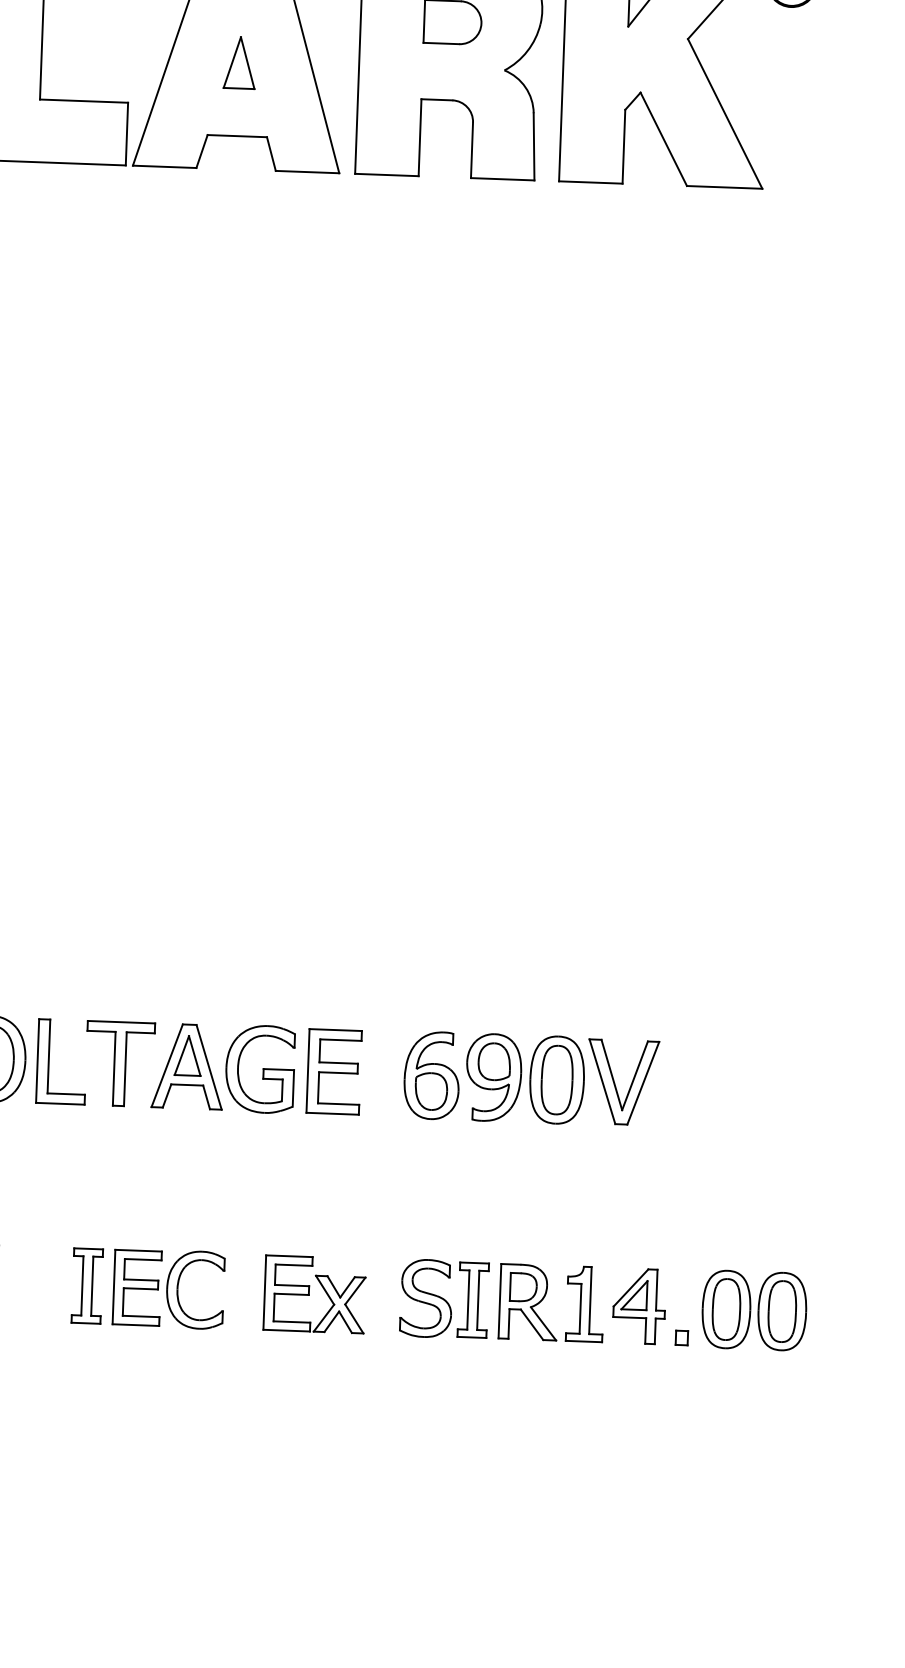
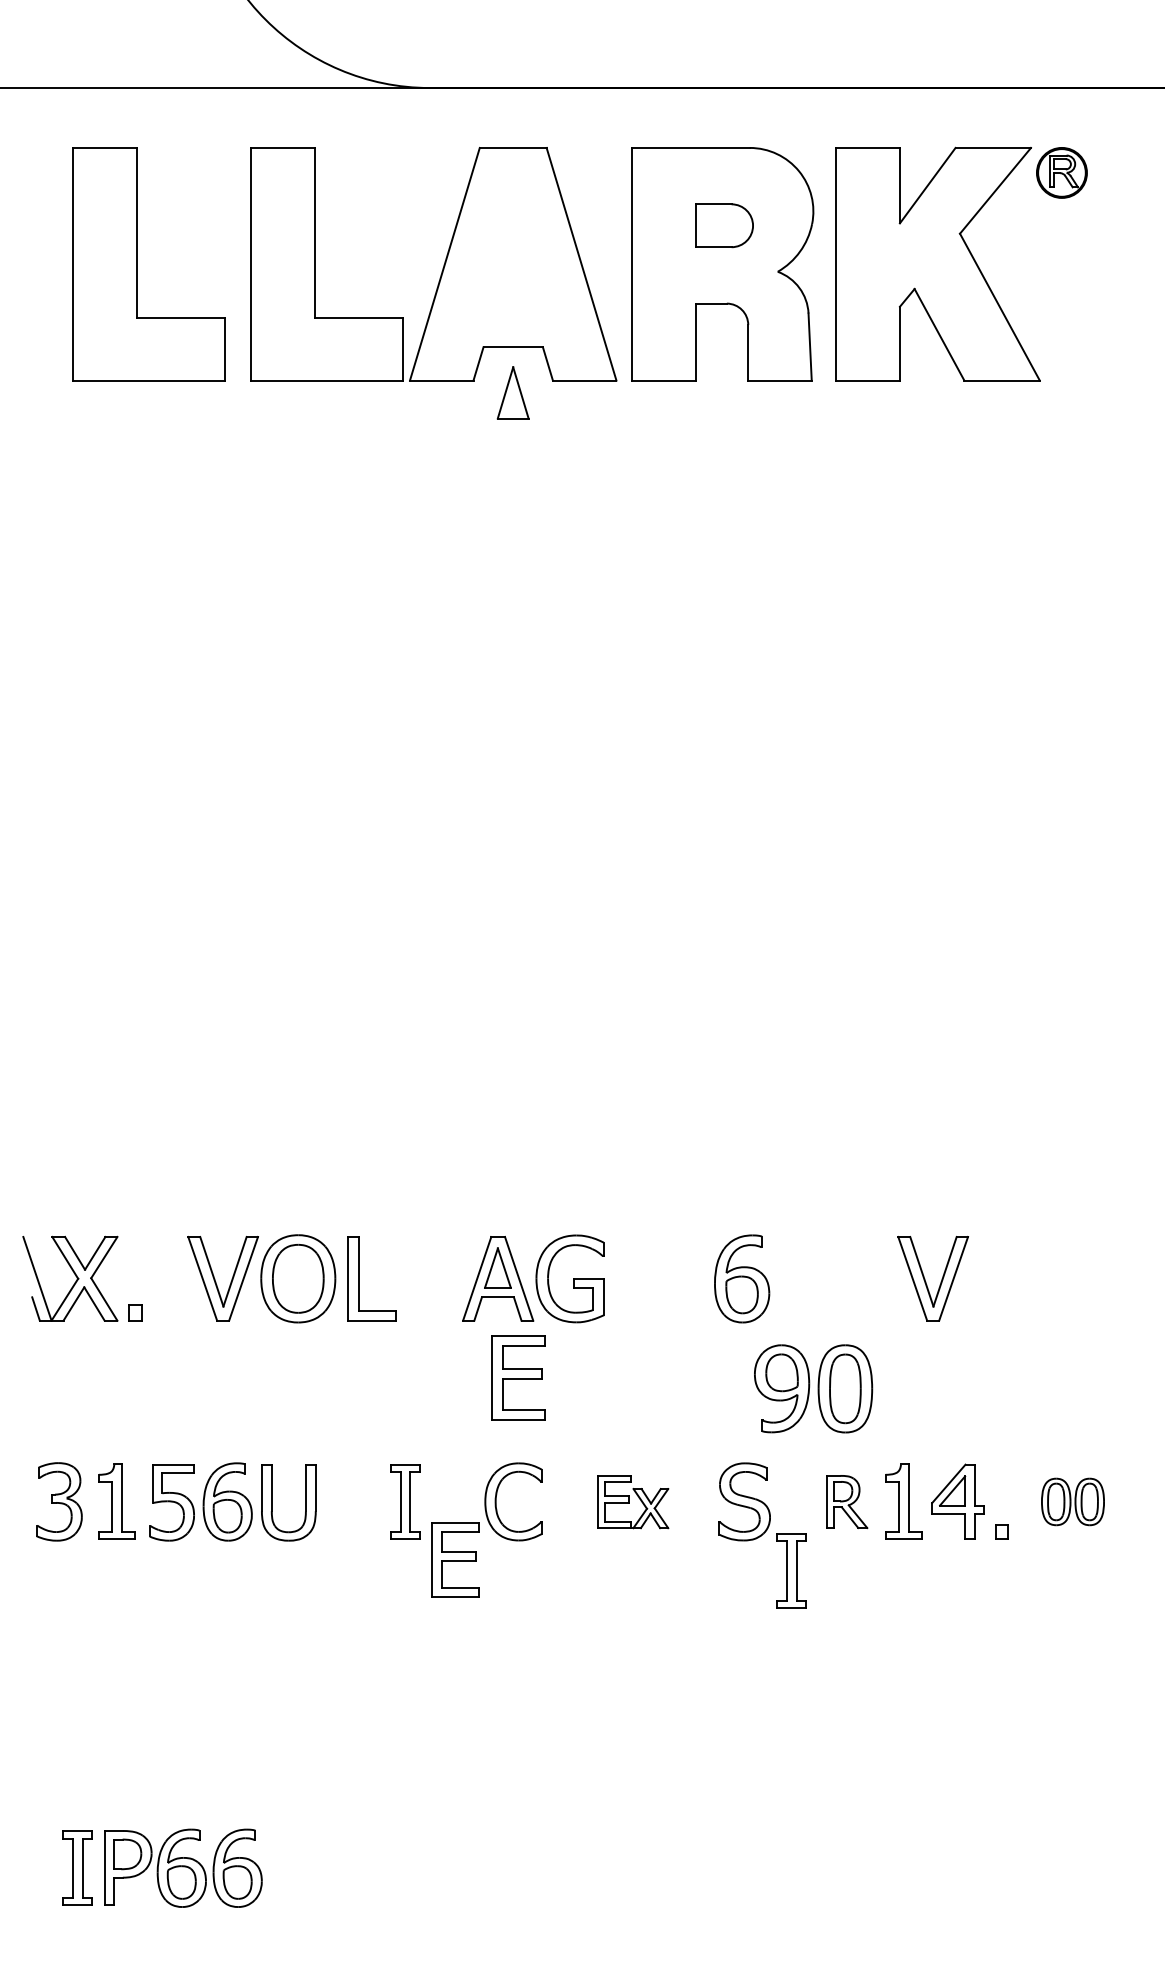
part: (239, 62) -> (512, 392), moved
part: (119, 1063) -> (429, 1278), removed
part: (334, 1071) -> (518, 1377), moved
part: (525, 1078) -> (813, 1388), moved
part: (137, 1287) -> (455, 1559), moved
part: (315, 1295) -> (633, 1502), size x0.7
part: (473, 1299) -> (791, 1570), moved
part: (528, 1301) -> (846, 1501), size x0.7
part: (753, 1310) -> (1072, 1501), size x0.6

